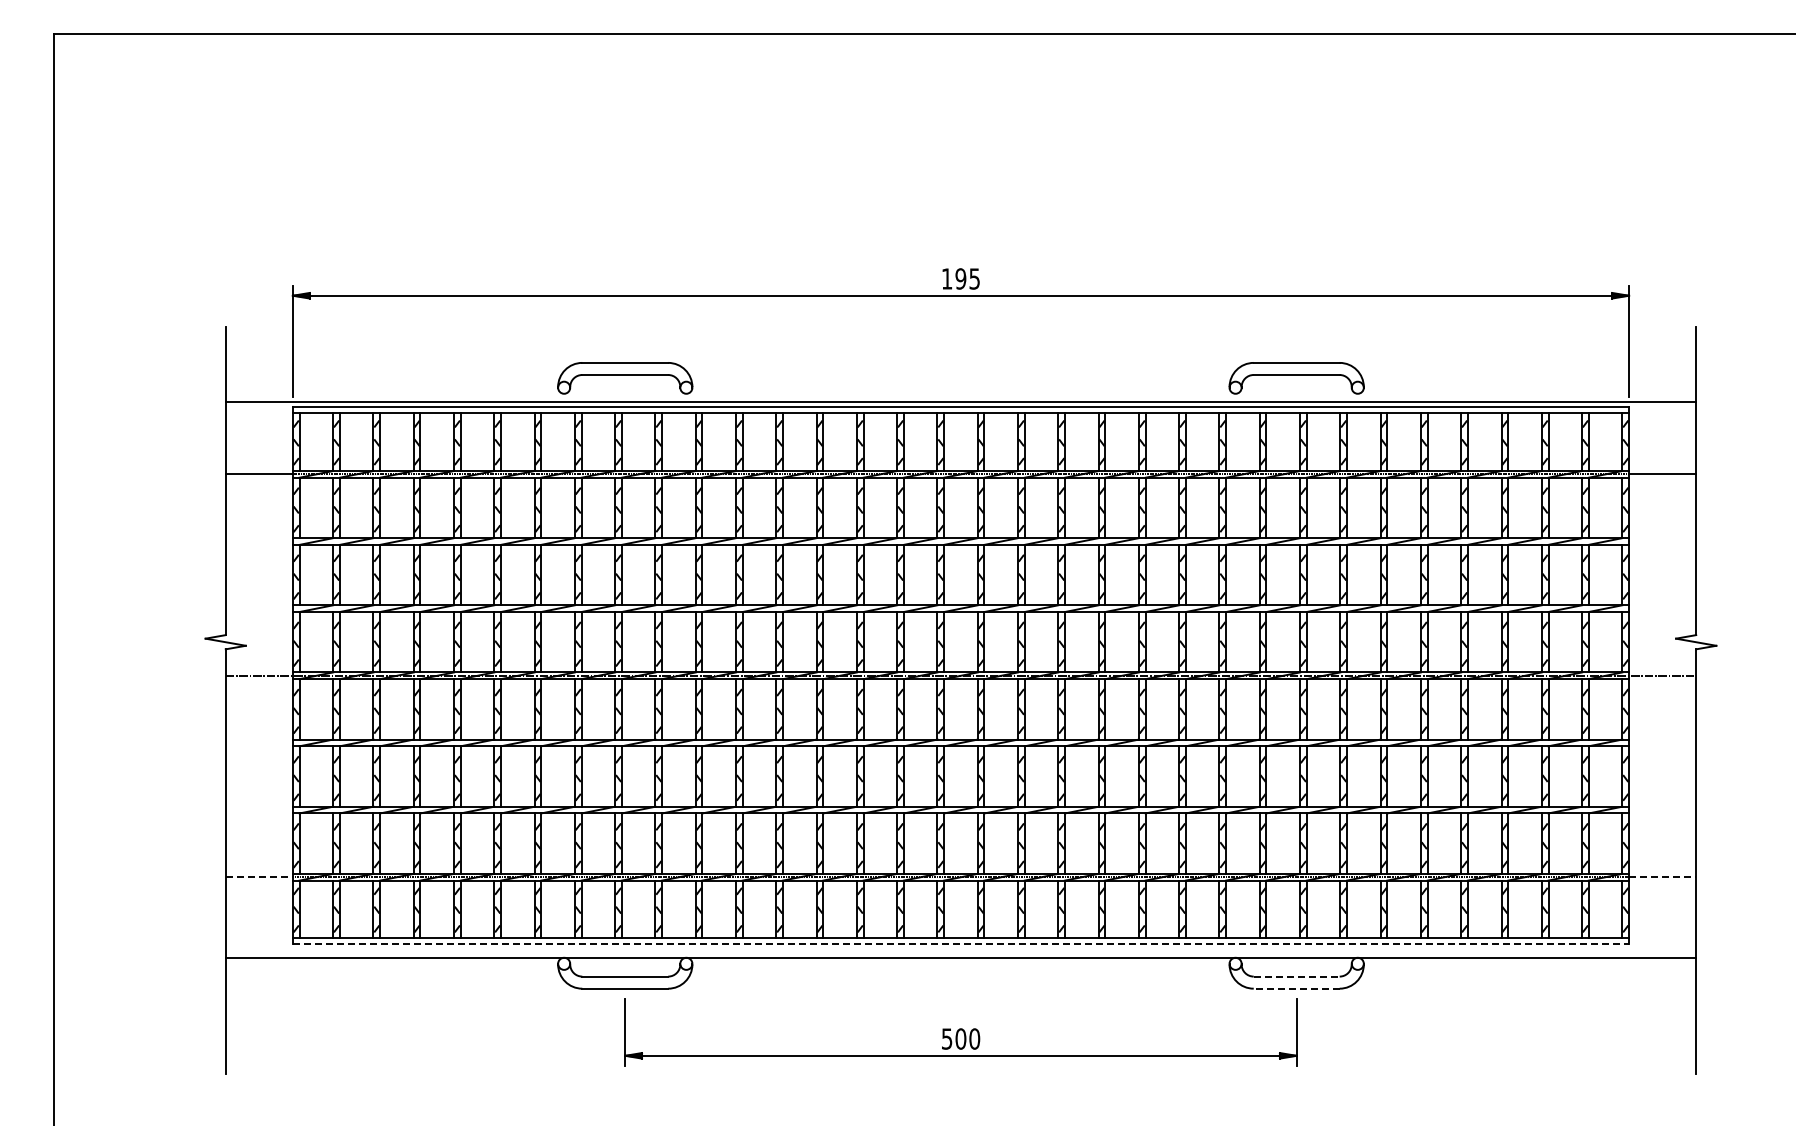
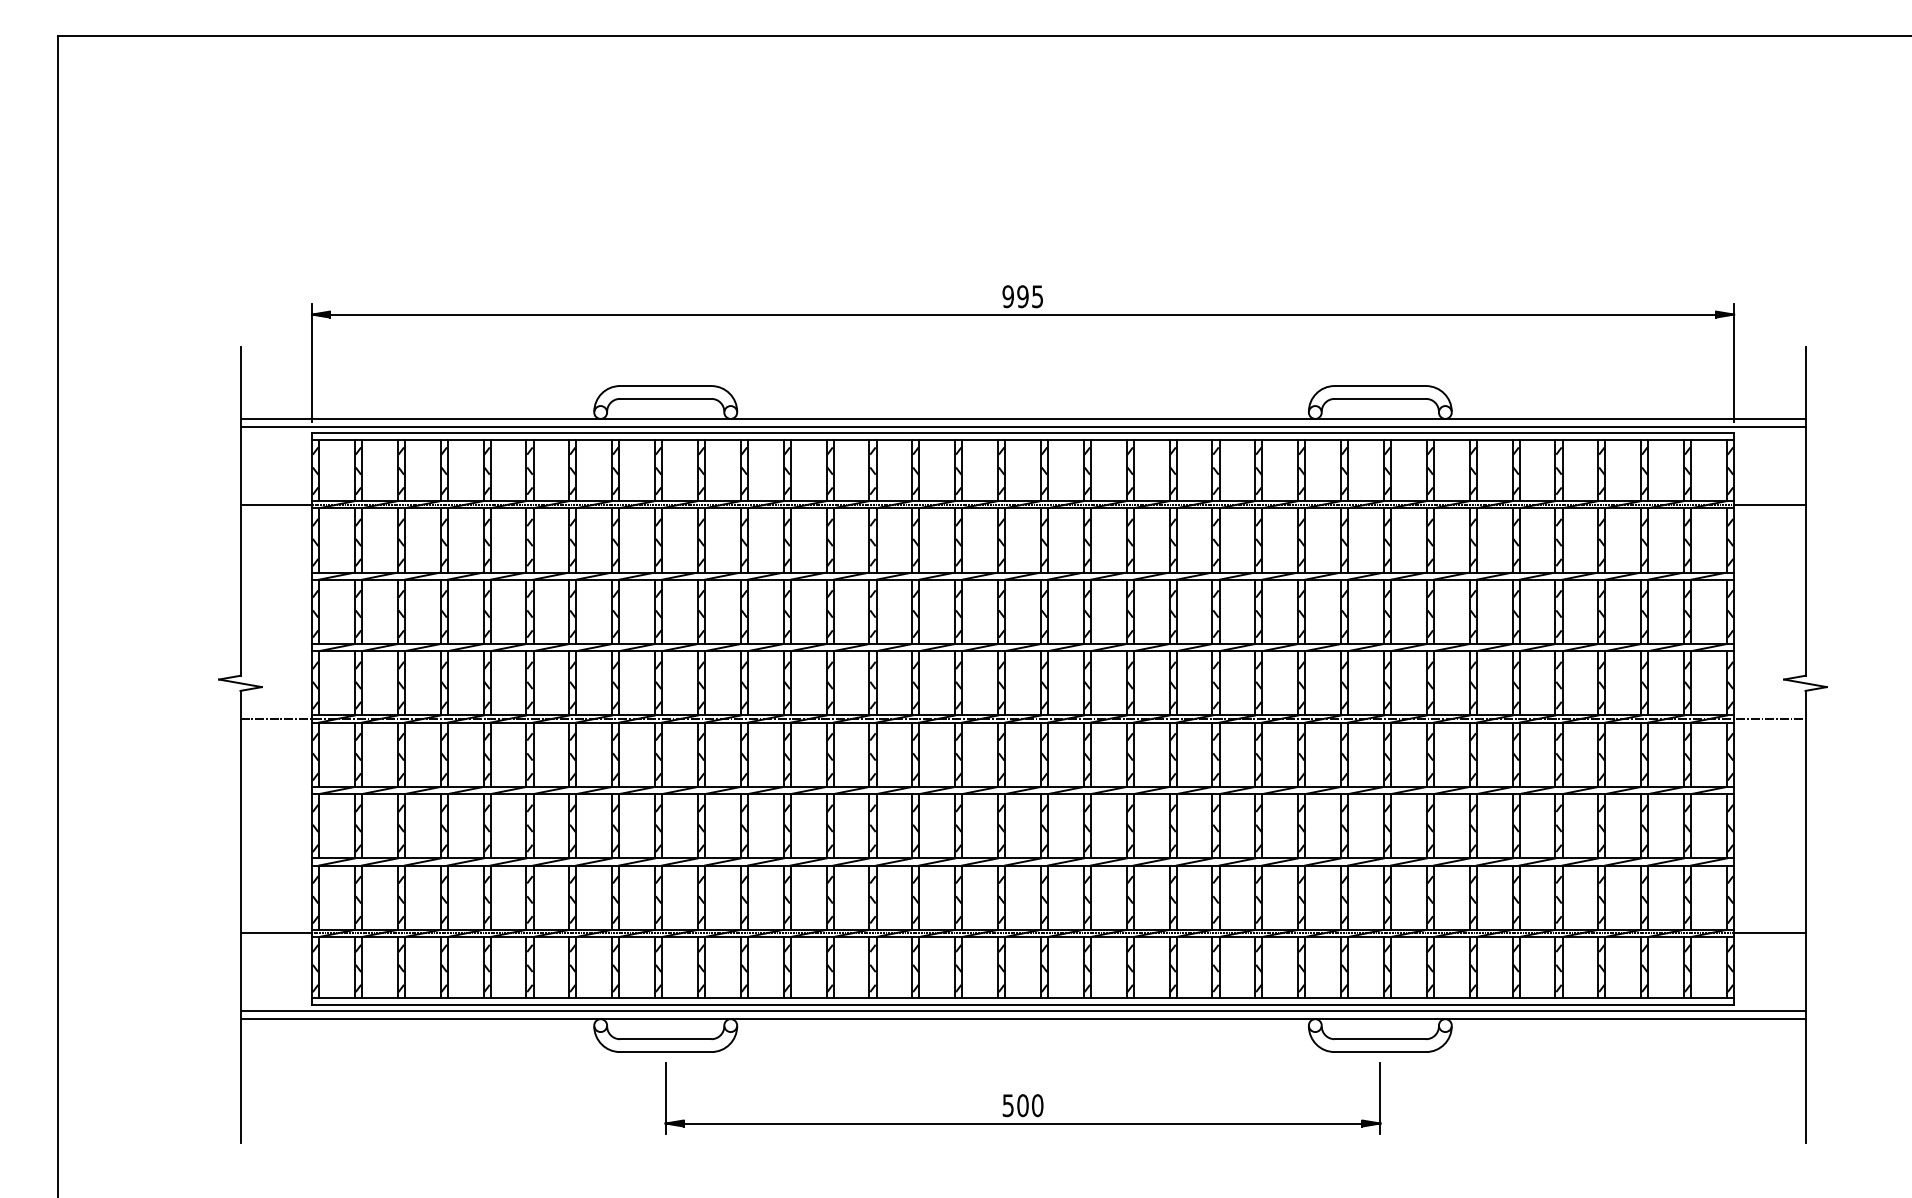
text: (946, 278) -> (1007, 296), 195 -> 995
line: (960, 393) -> (1022, 418), added
line: (259, 877) -> (276, 933), dashed -> solid
line: (1662, 877) -> (1769, 933), dashed -> solid
line: (961, 944) -> (1023, 1005), dashed -> solid
line: (960, 949) -> (1022, 1010), added
line: (1296, 976) -> (1380, 1039), dashed -> solid
line: (1296, 988) -> (1380, 1051), dashed -> solid

